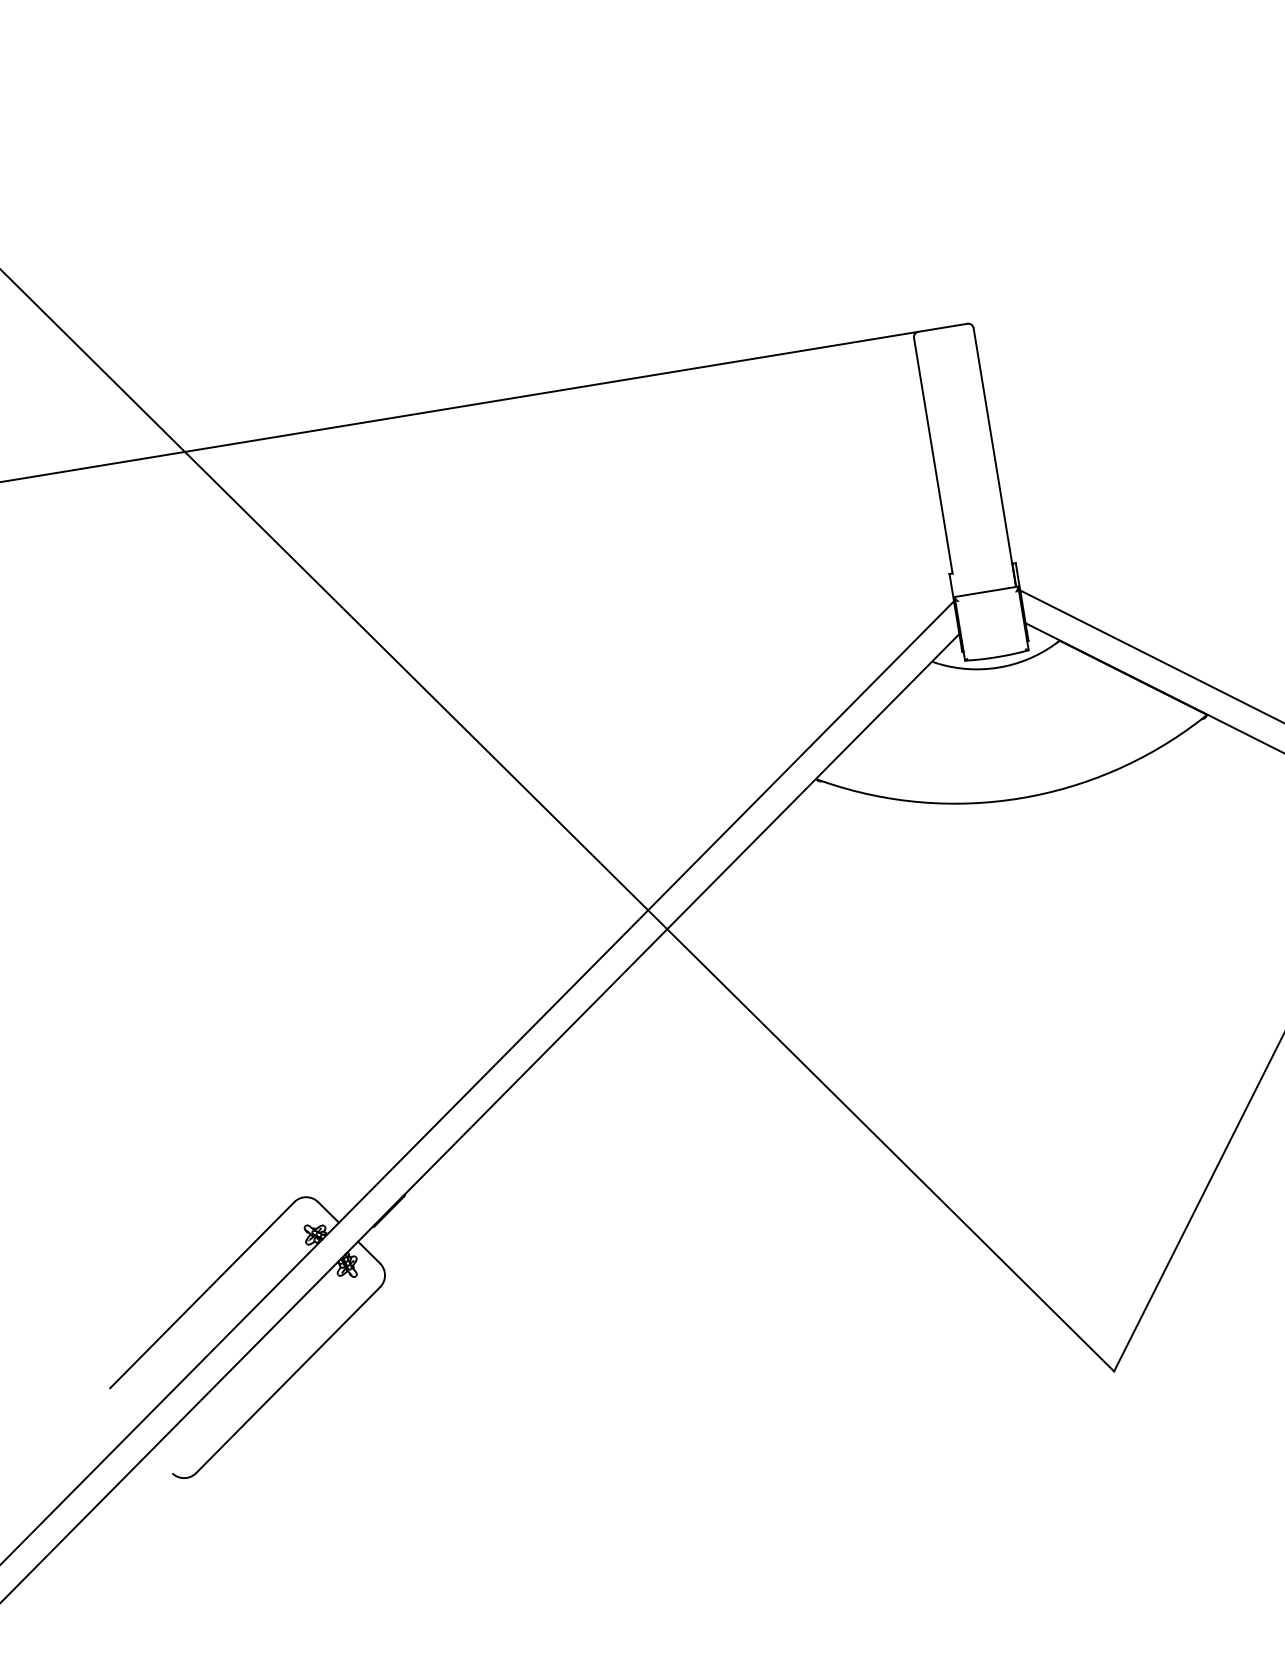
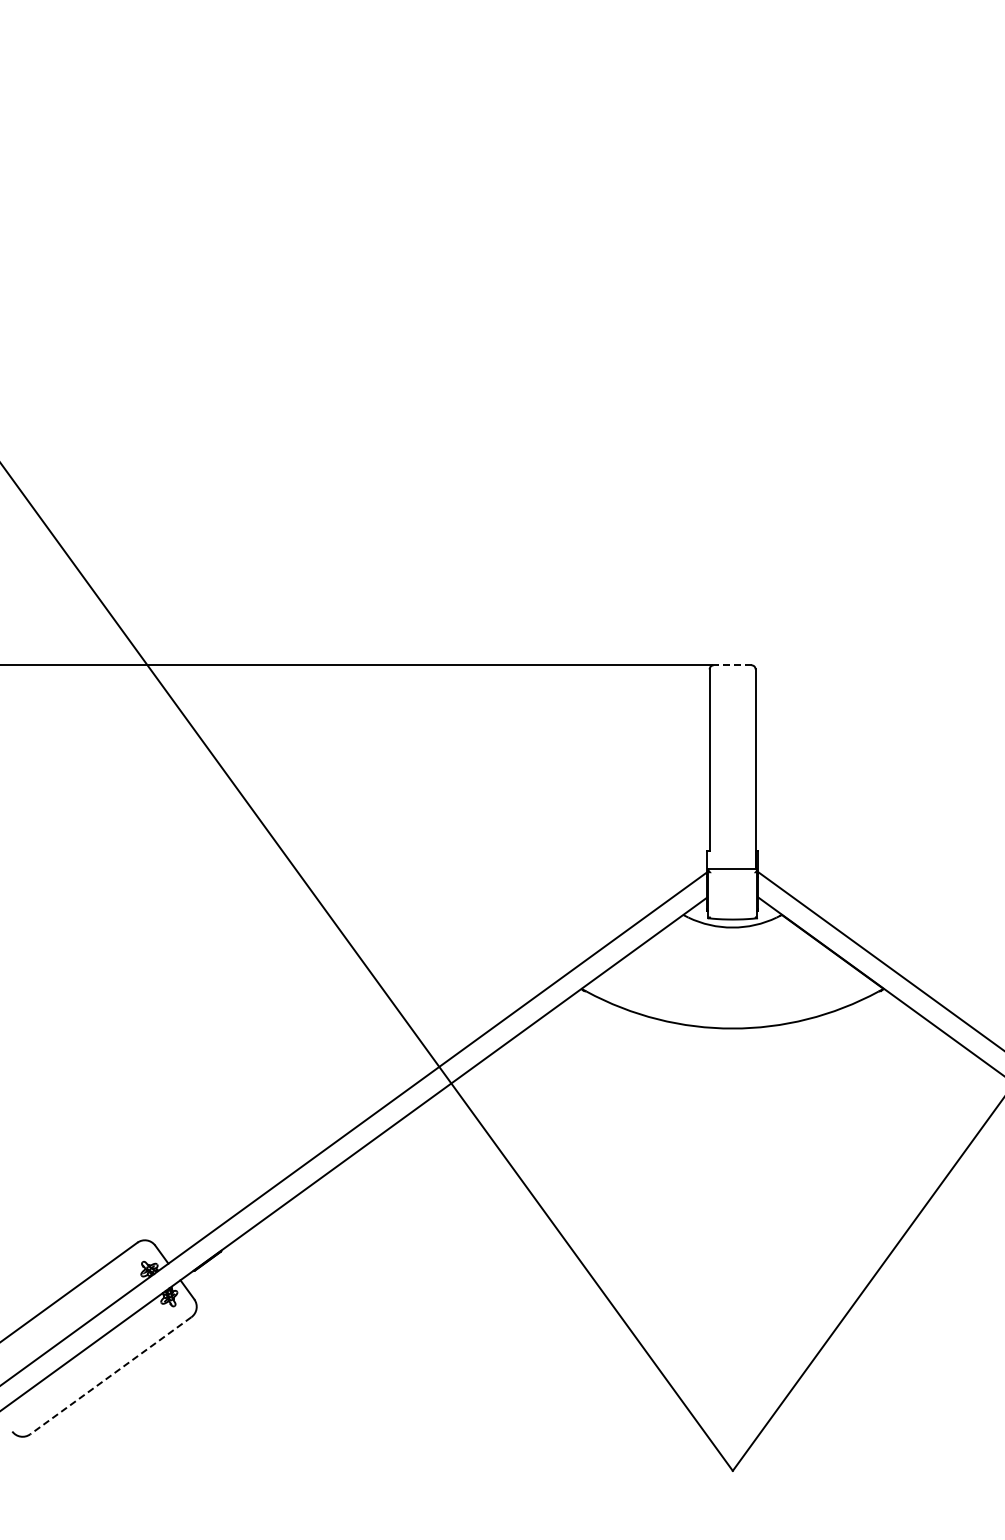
line: (942, 328) -> (732, 665), solid -> dashed
line: (287, 1379) -> (110, 1375), solid -> dashed

